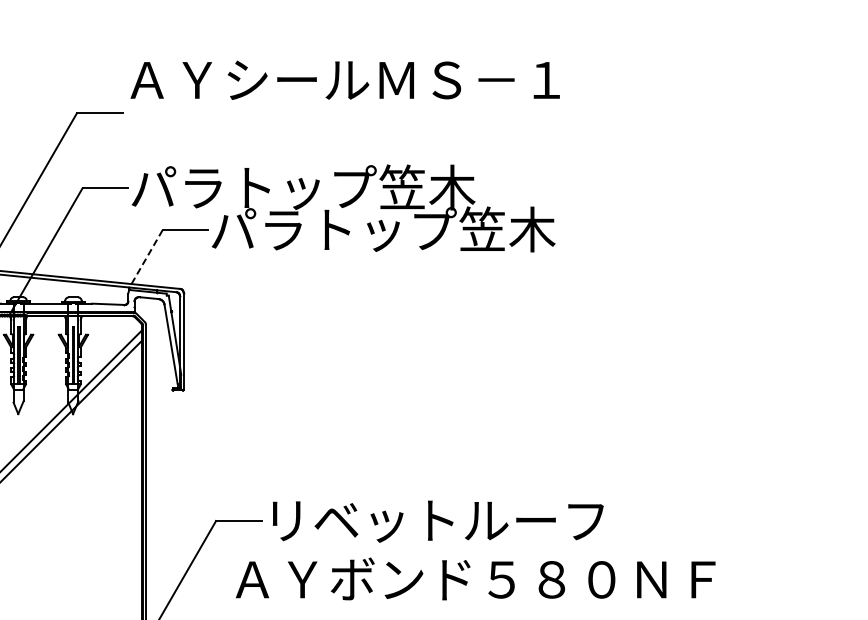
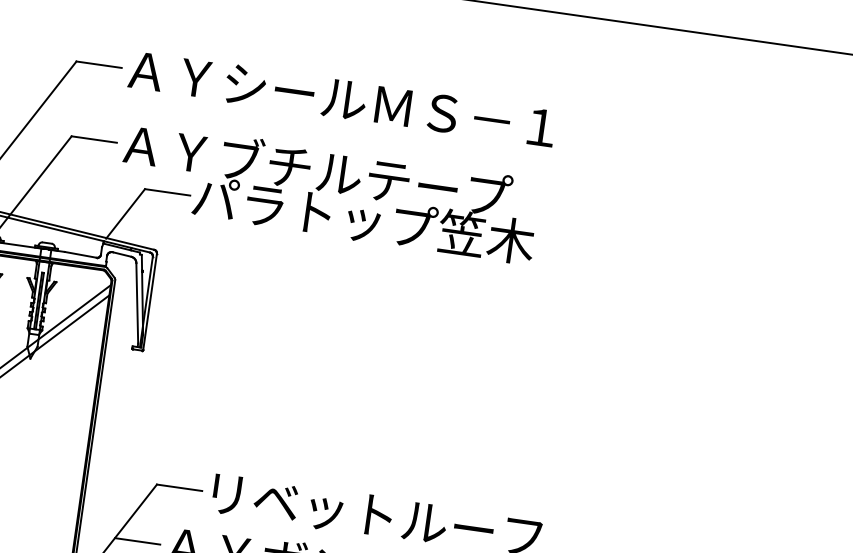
text: (344, 79) -> (341, 98), moved
text: (328, 187) -> (315, 170), パラトップ笠木 -> ＡＹブチルテープ
line: (146, 257) -> (125, 213), dashed -> solid
line: (204, 579) -> (137, 540), added

